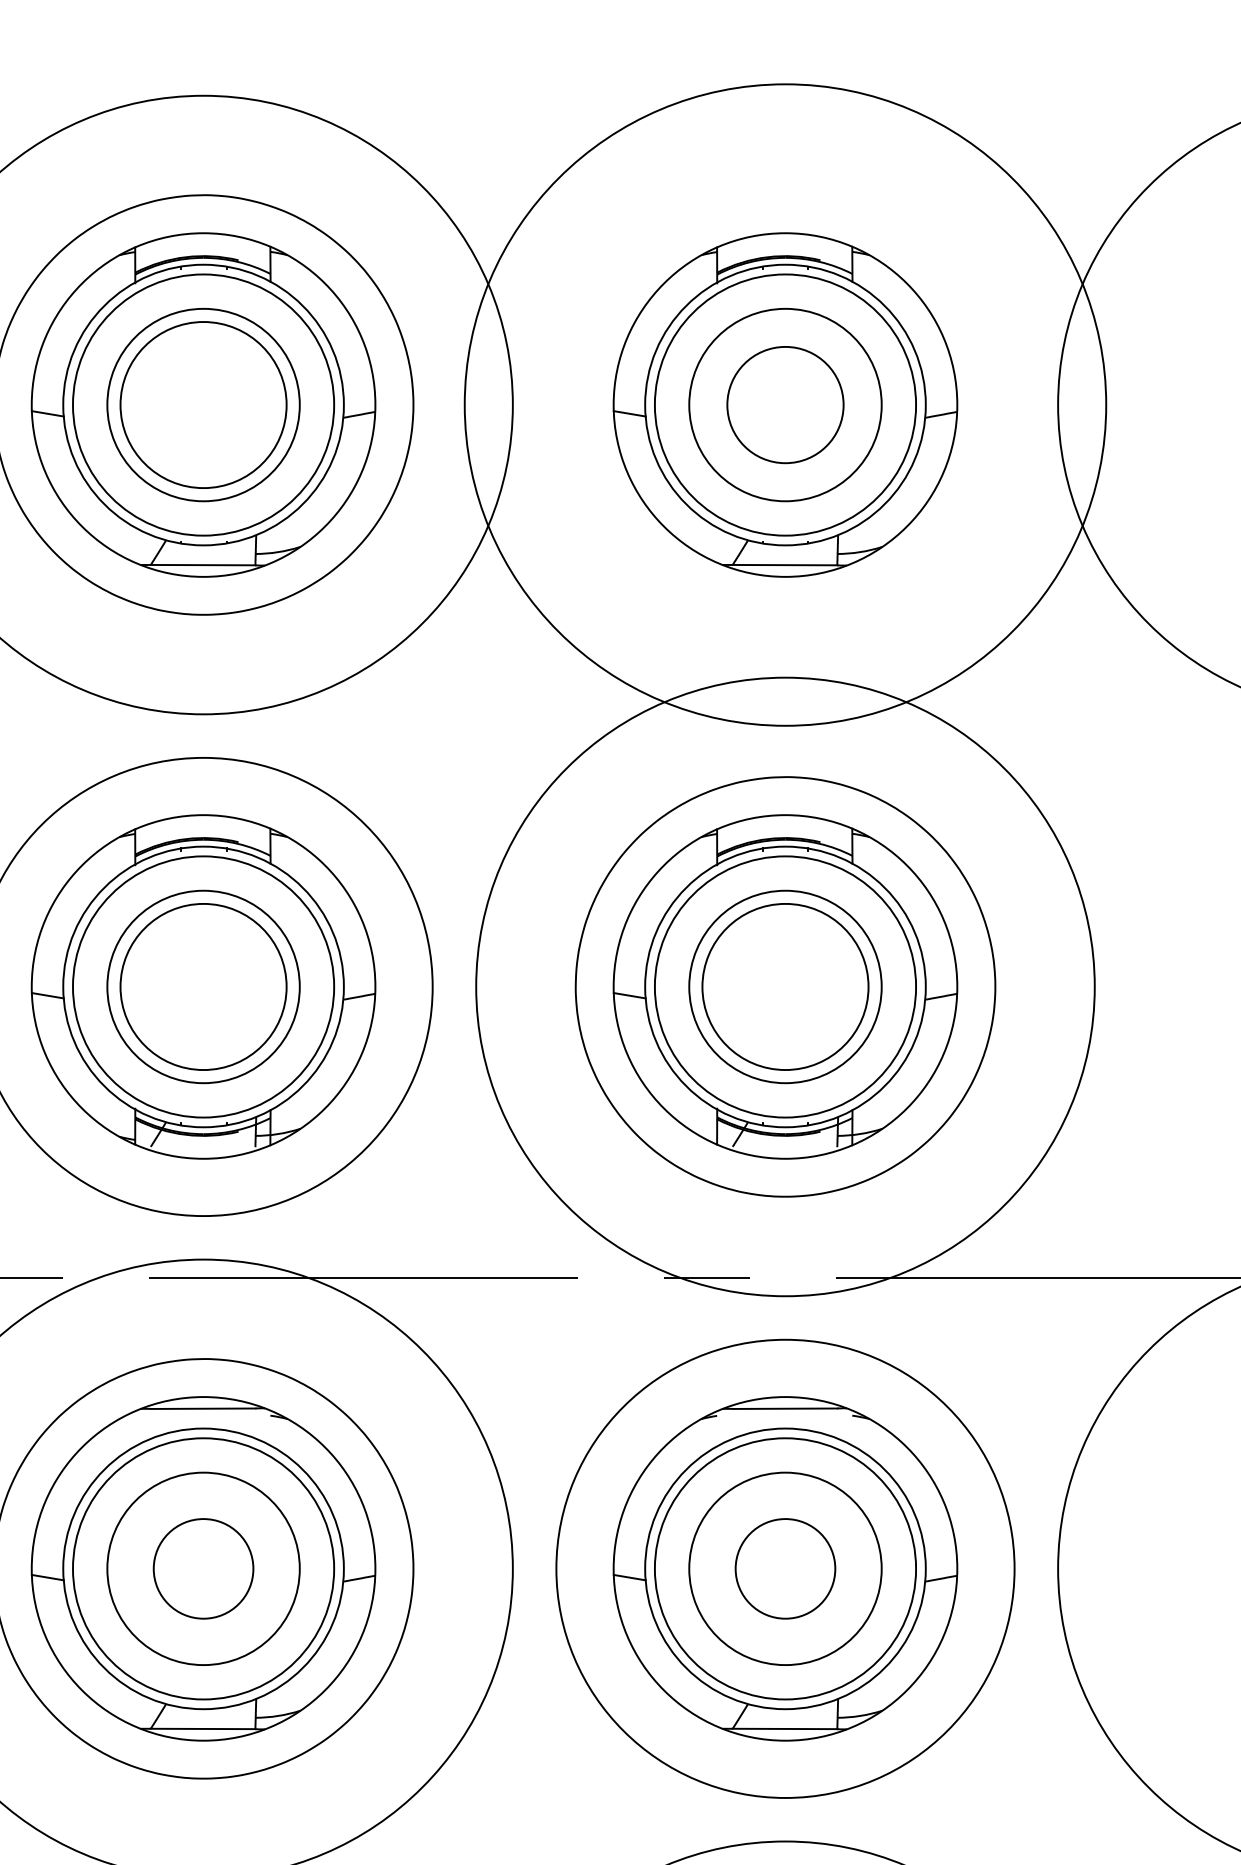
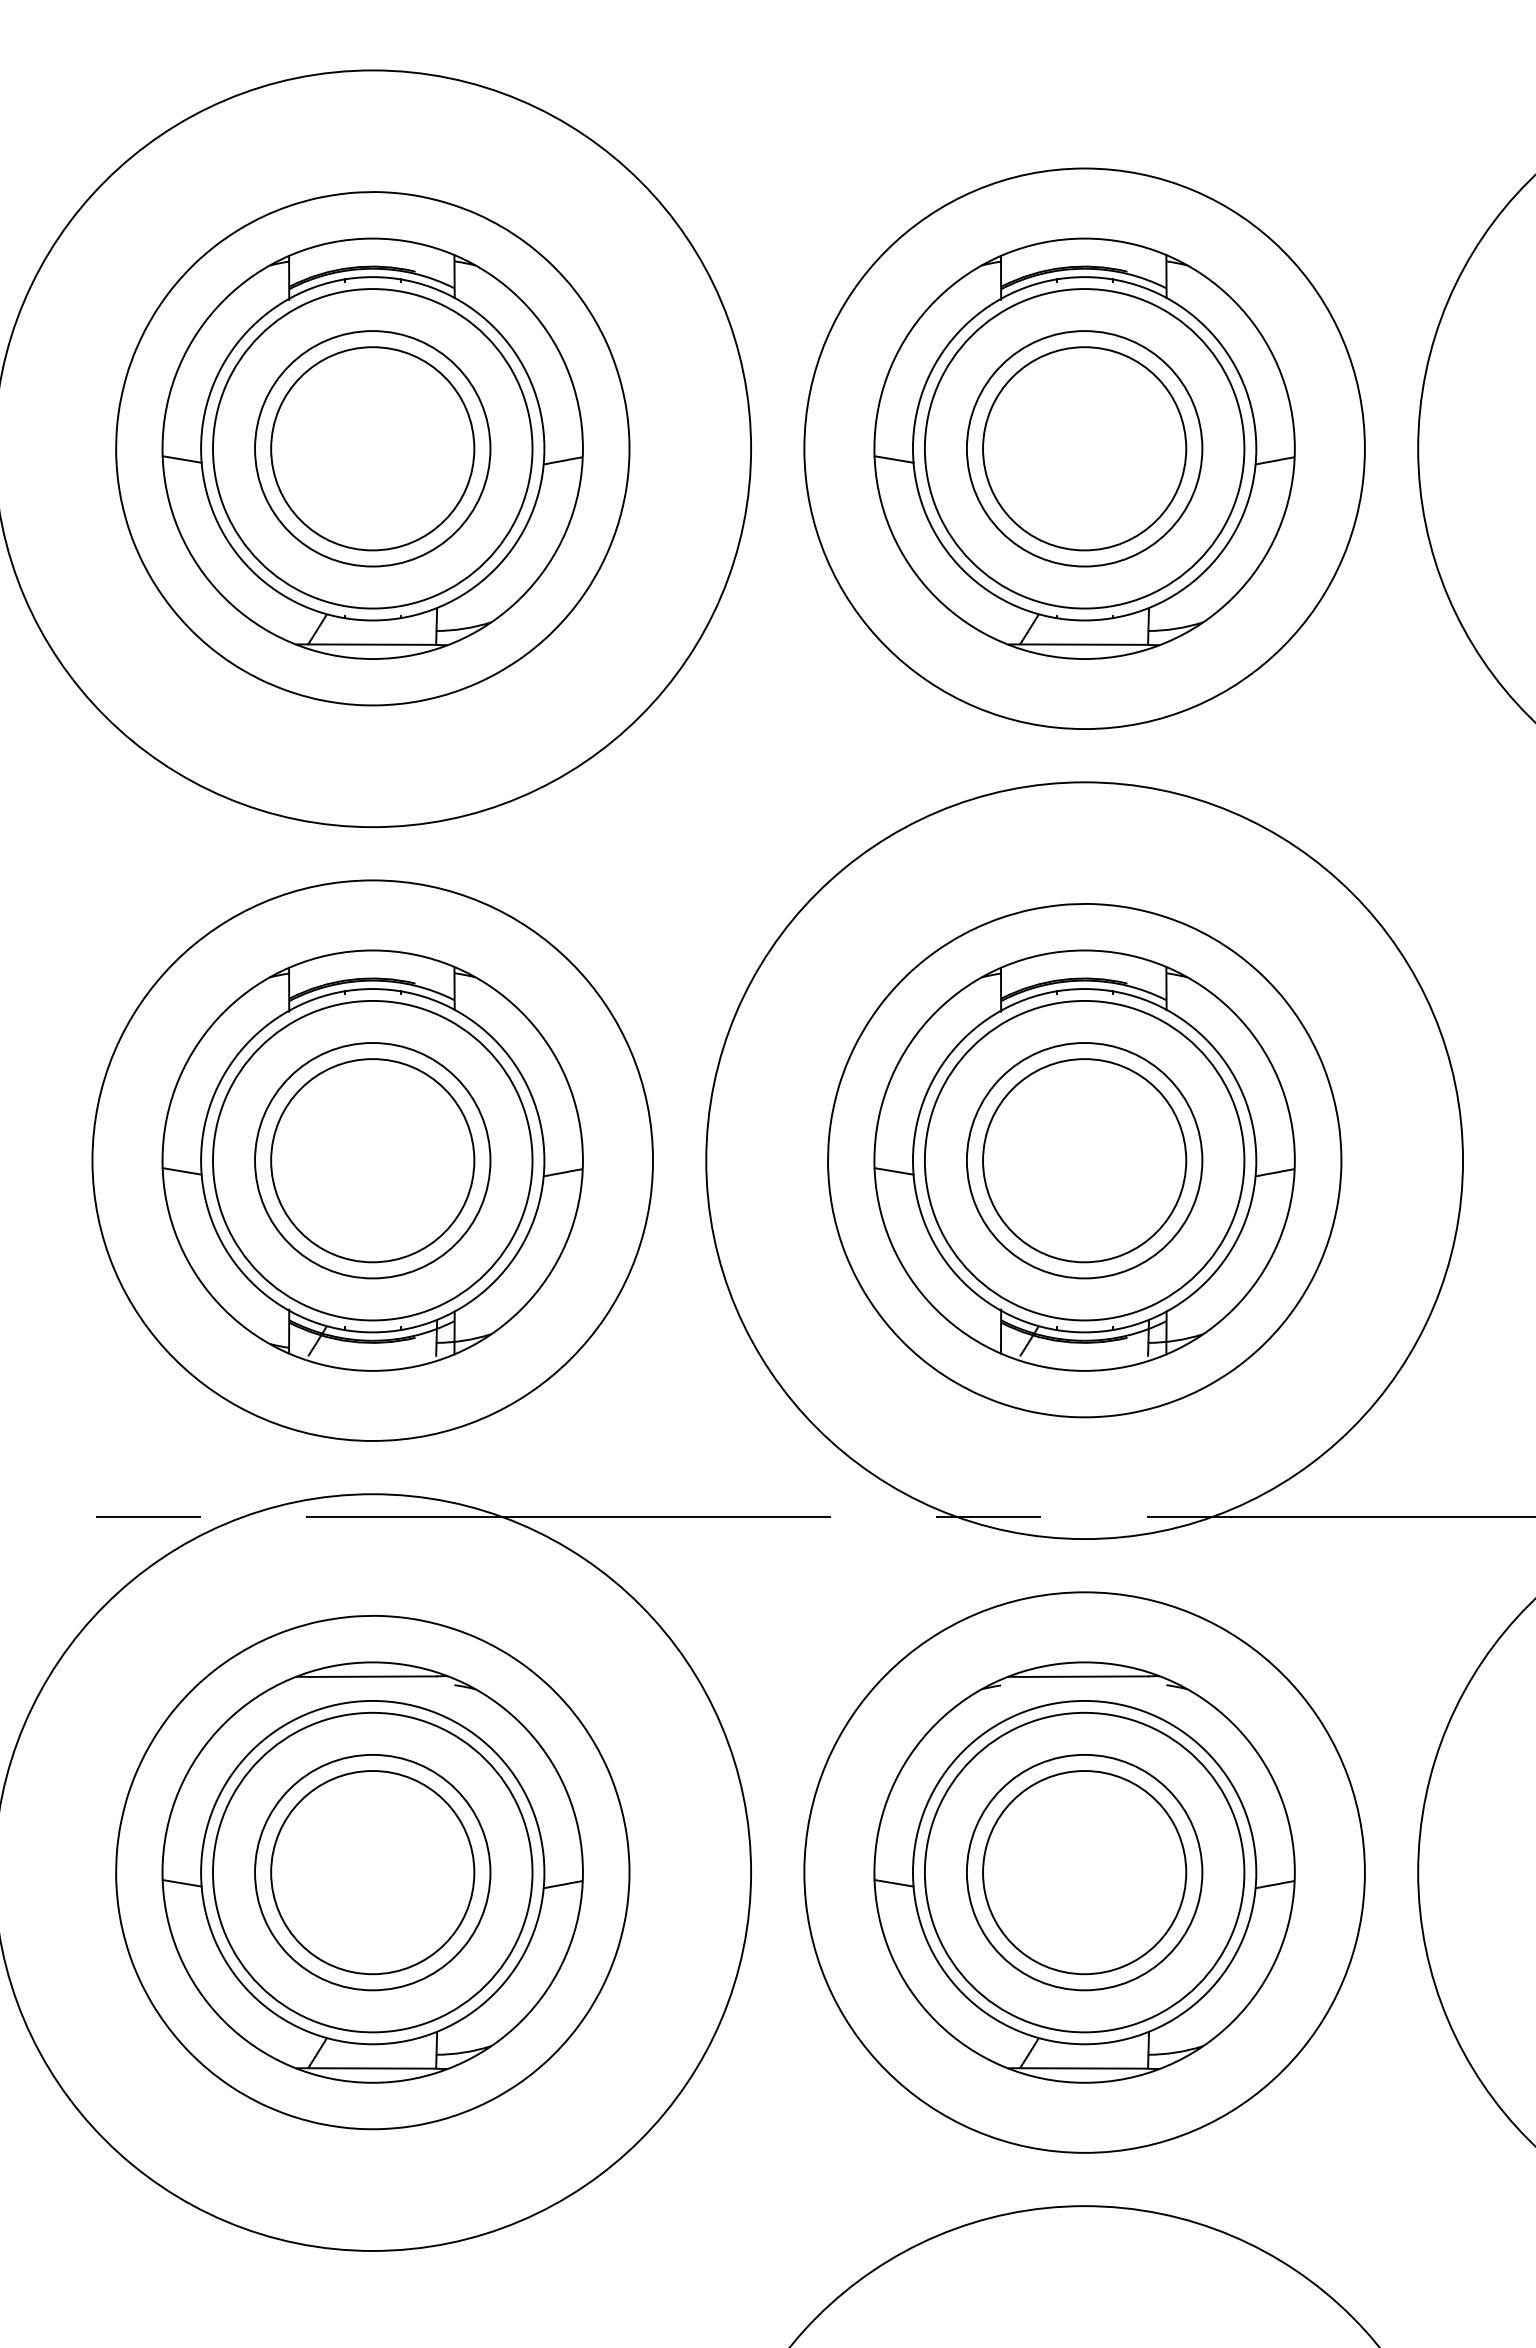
circle: (785, 404) -> (1084, 448), size x0.71
circle: (785, 404) -> (1084, 448), size x1.43
circle: (203, 1568) -> (372, 1872), size x1.67
circle: (785, 1568) -> (1084, 1872), size x1.67

